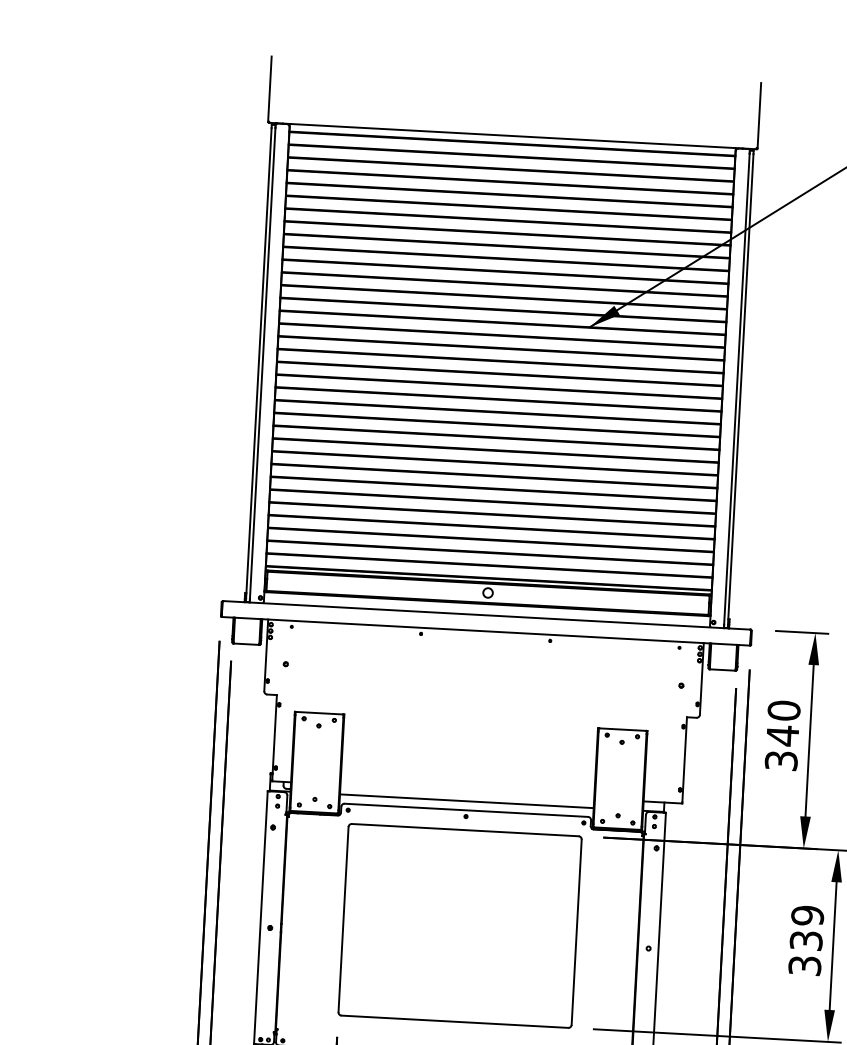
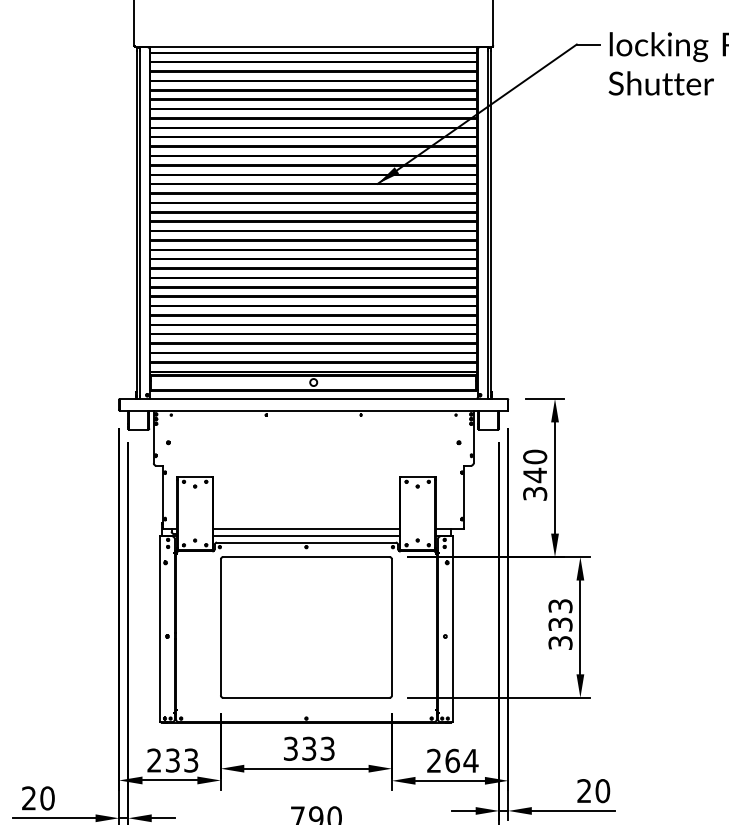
line: (467, 791) -> (306, 528), added
text: (807, 916) -> (560, 606), 339 -> 333

